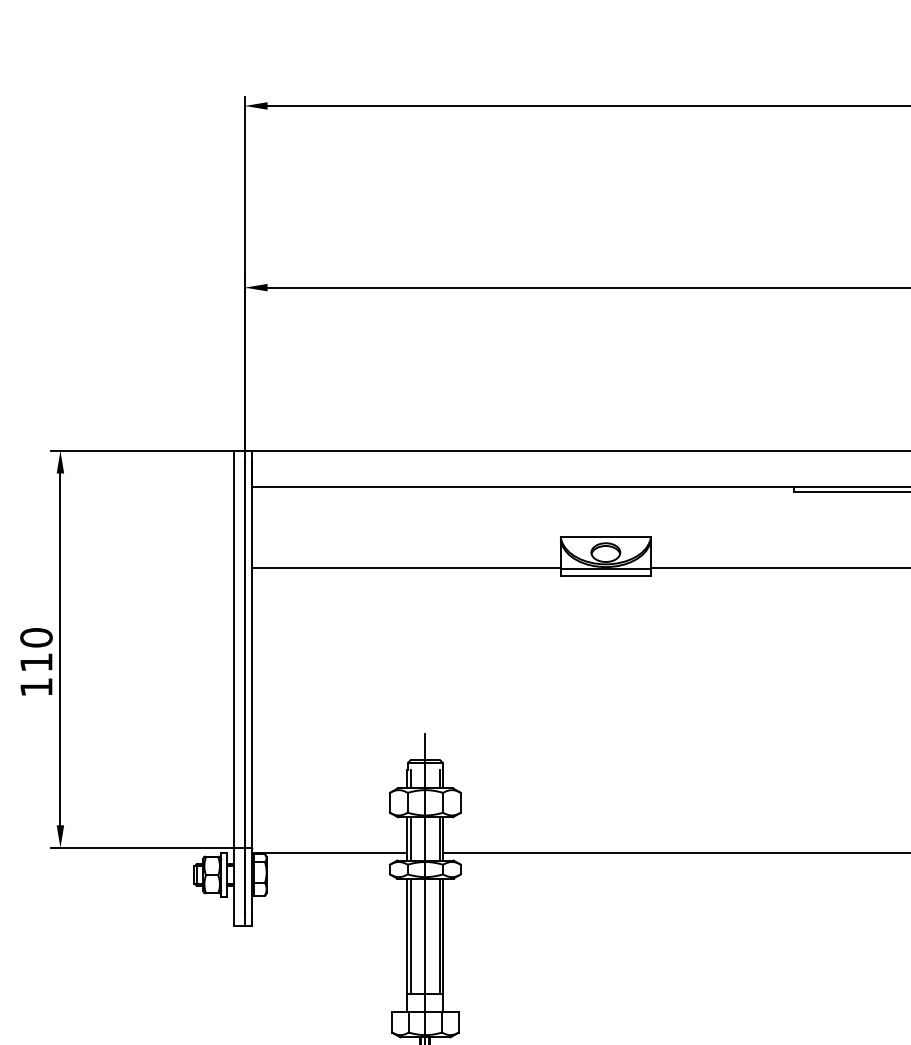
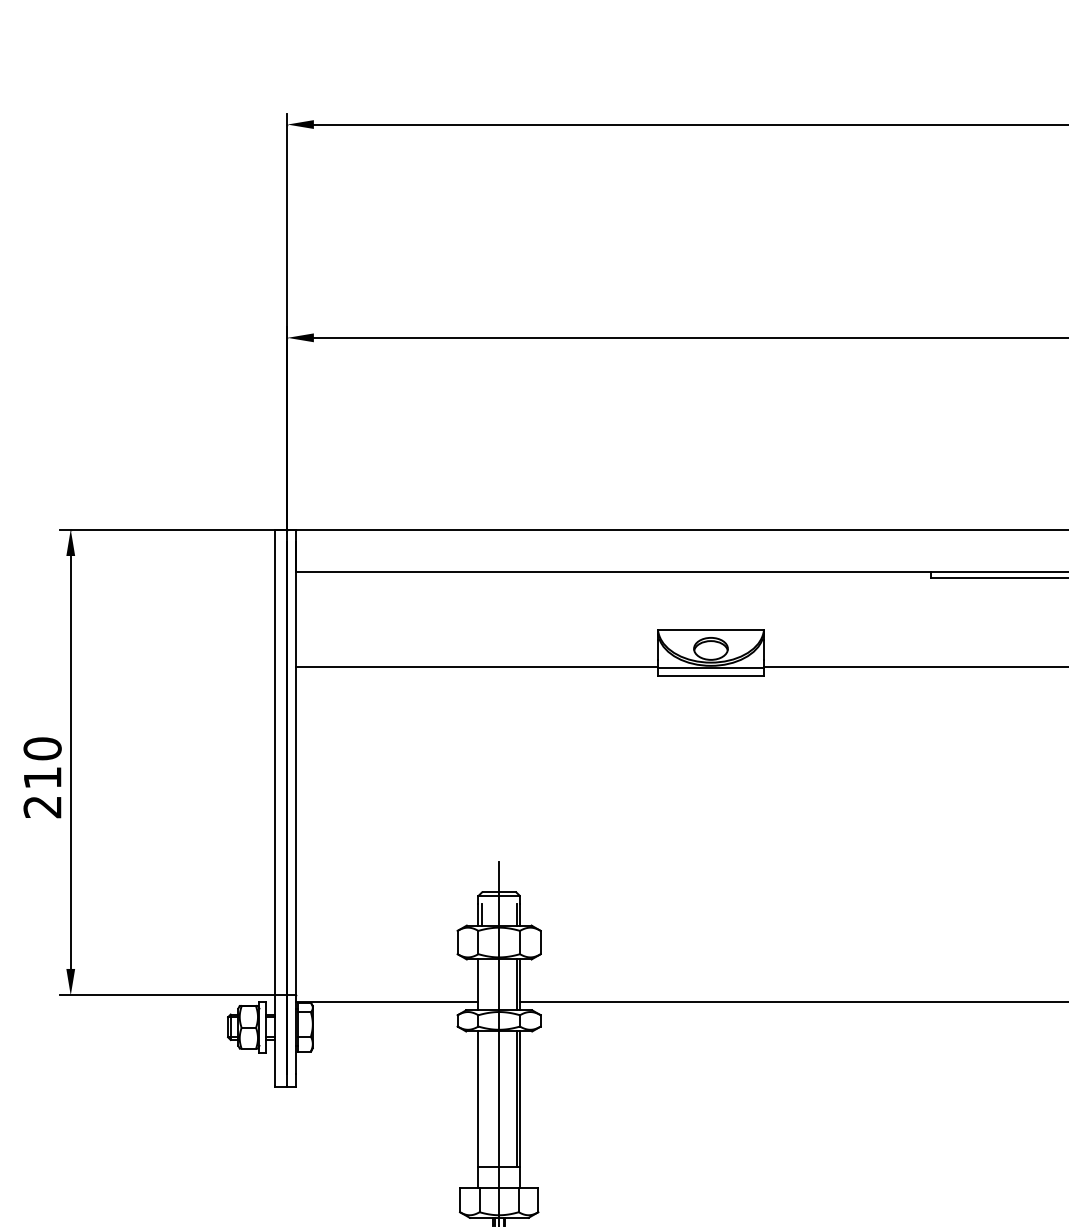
text: (36, 687) -> (42, 807), 110 -> 210
line: (410, 838) -> (481, 984), removed
line: (410, 936) -> (481, 1099), removed

